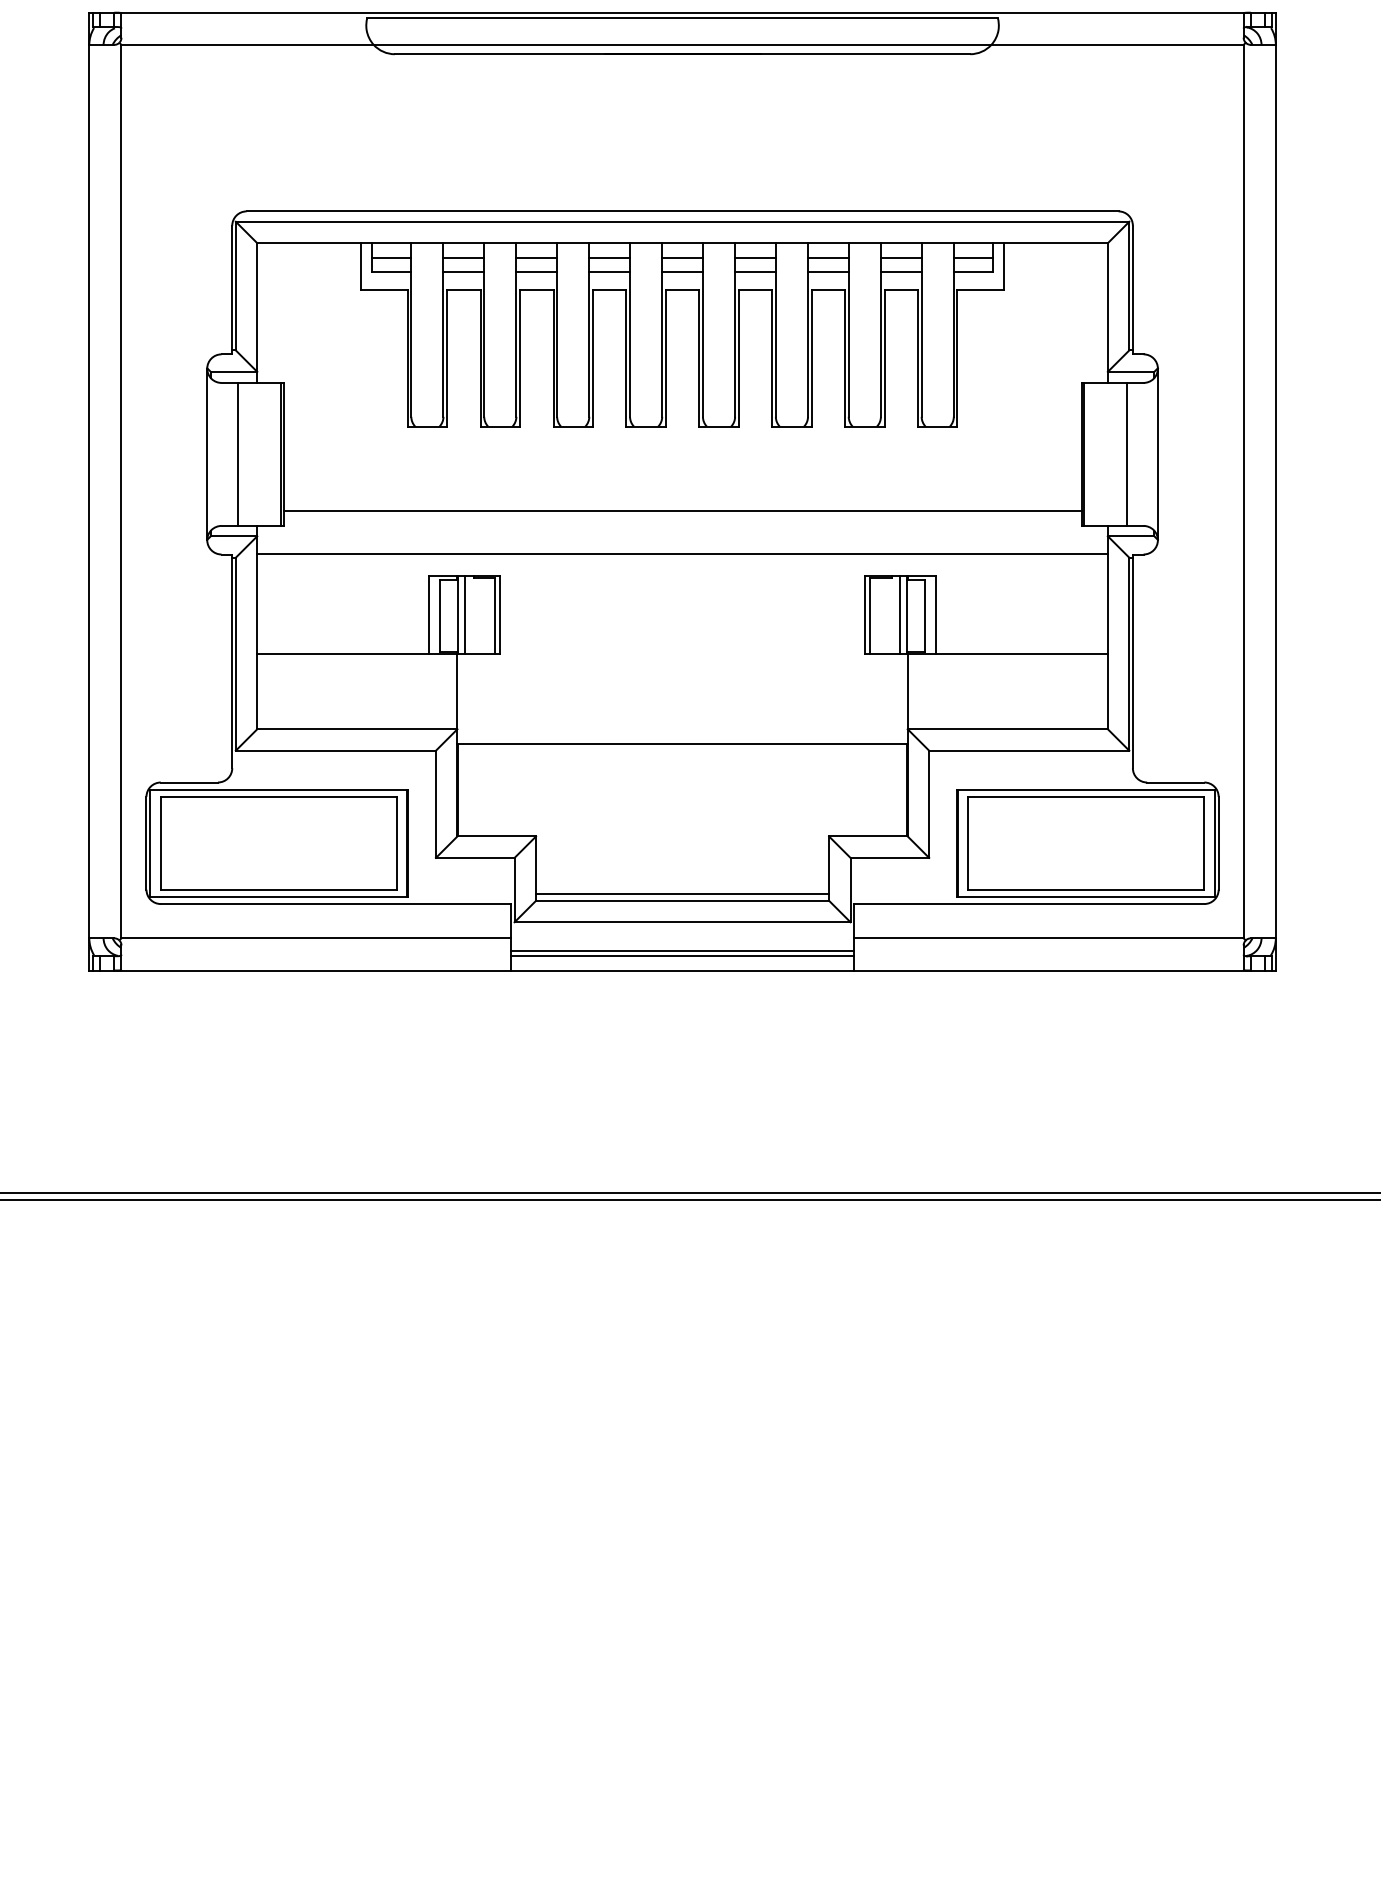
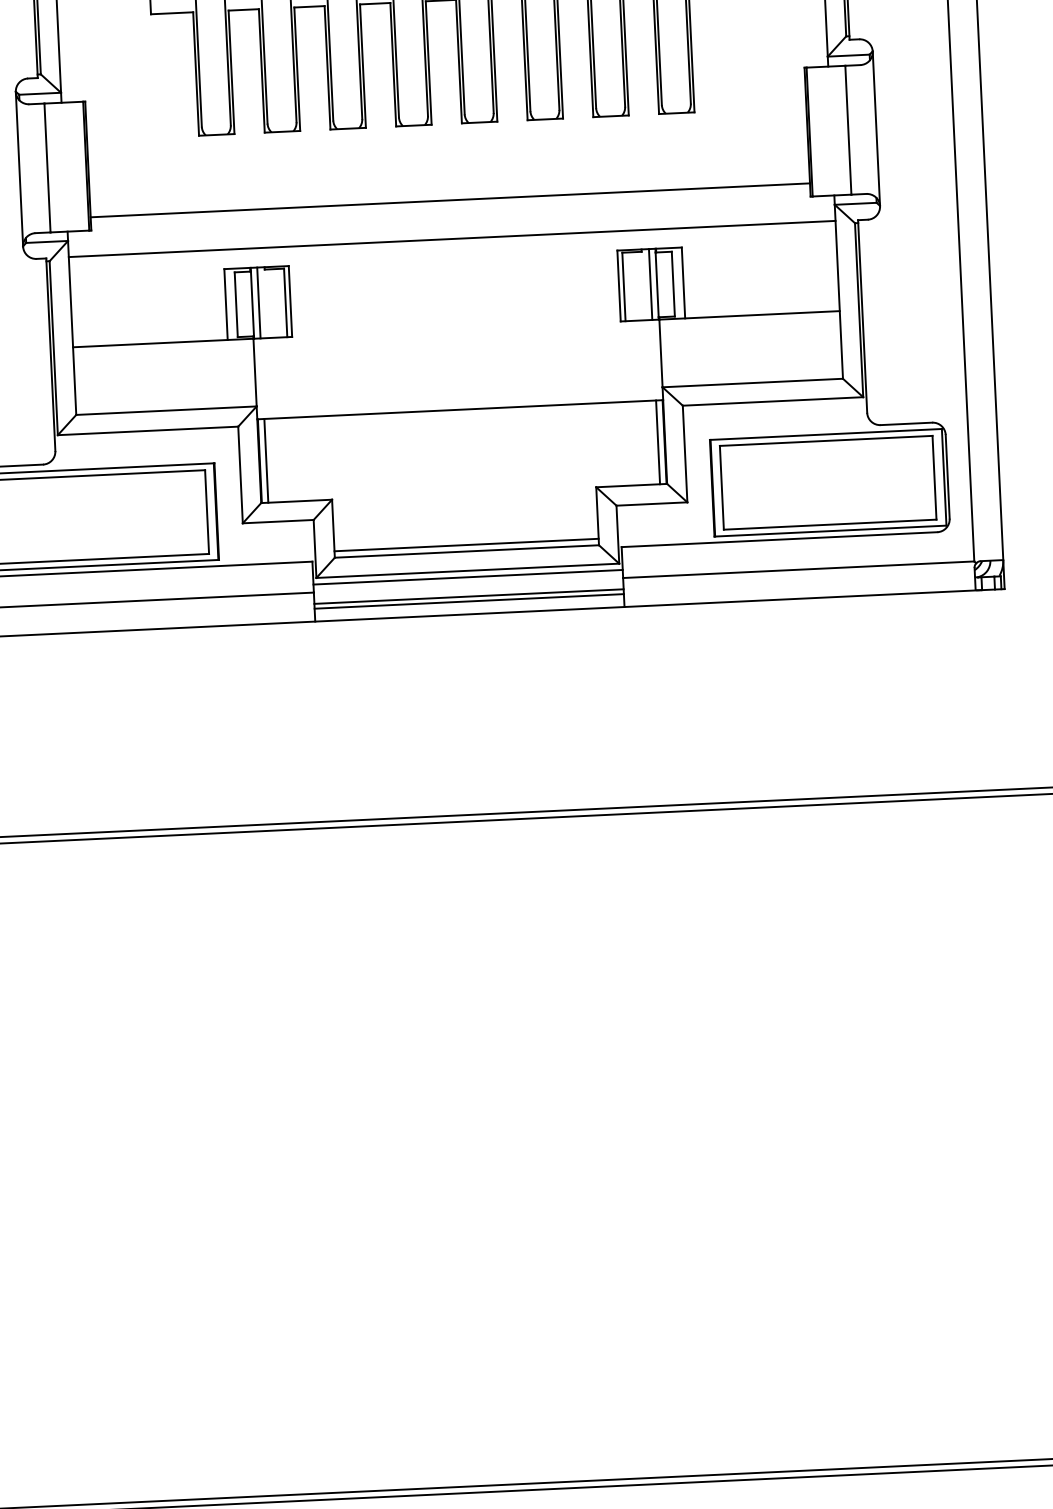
line: (465, 789) -> (266, 460), added
line: (899, 789) -> (657, 441), added
line: (682, 929) -> (468, 577), added

